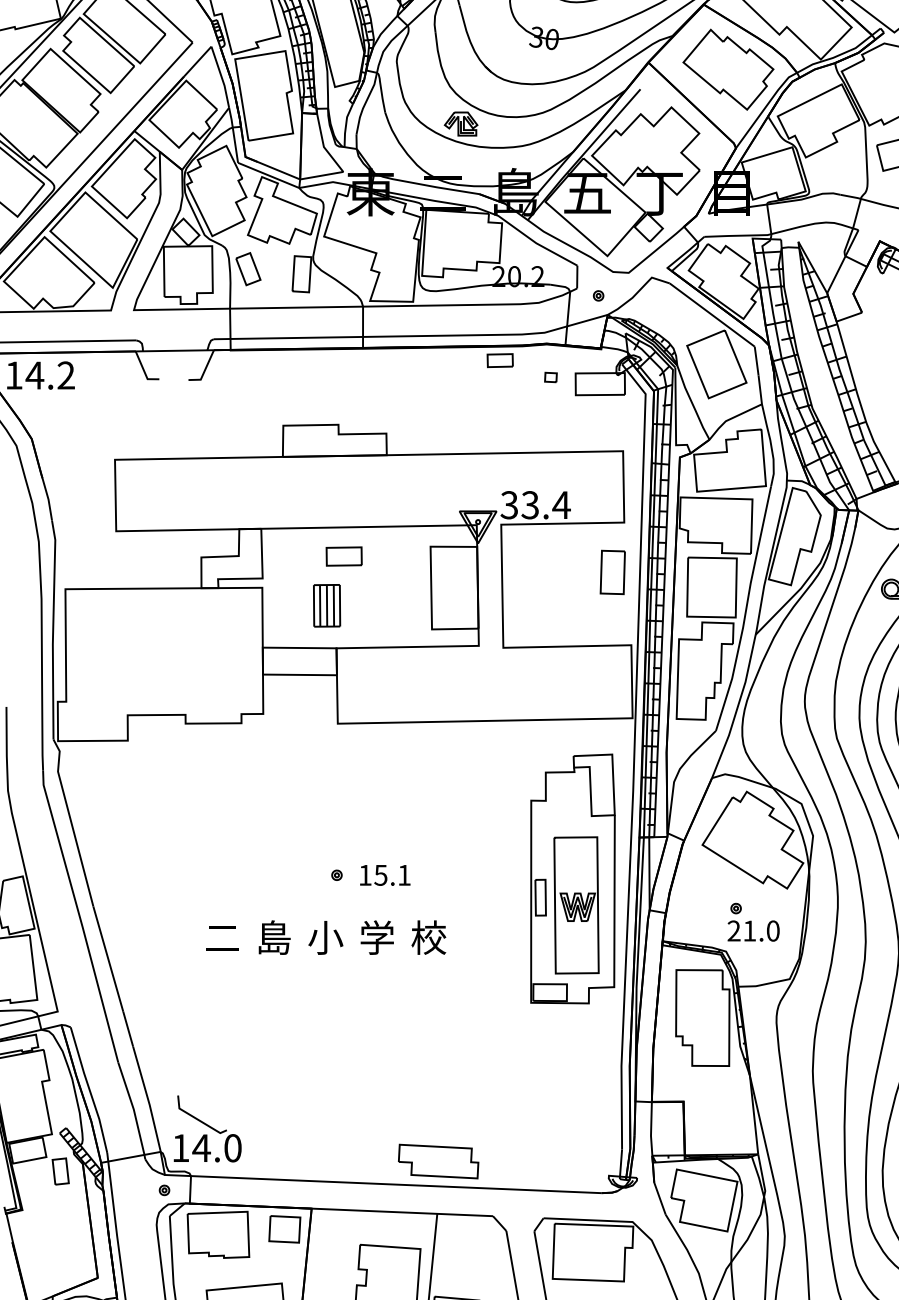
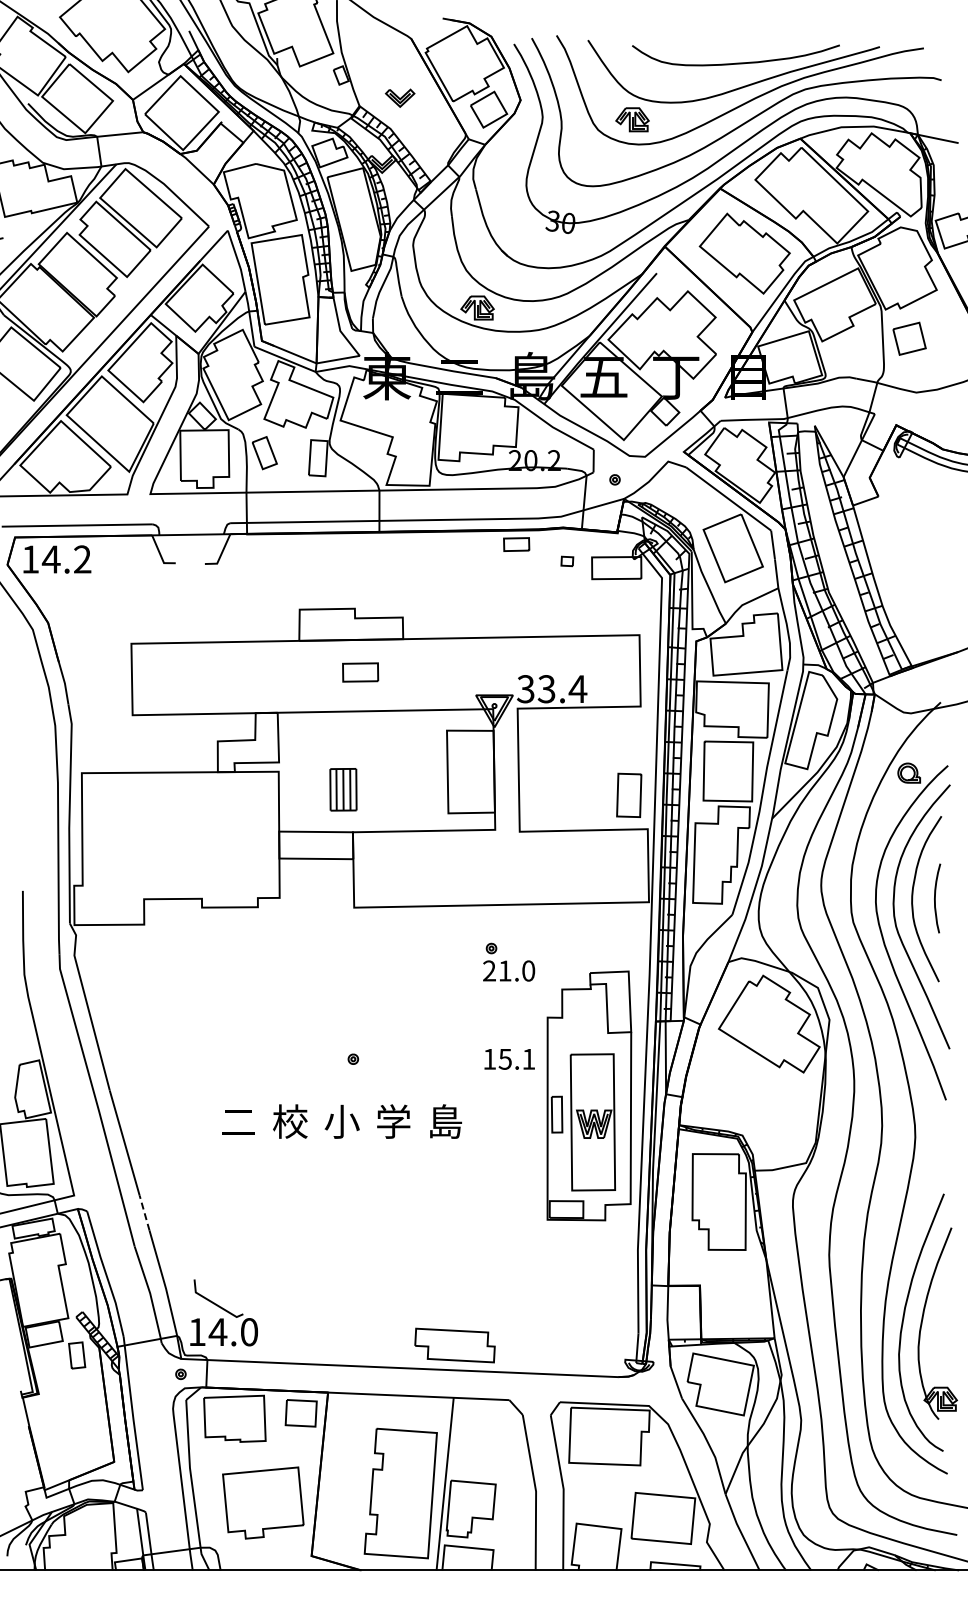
part: (344, 556) -> (360, 672), moved
part: (613, 571) -> (629, 794), moved
text: (385, 875) -> (509, 1059), moved
part: (573, 878) -> (589, 1095), moved
part: (754, 921) -> (509, 961), moved
text: (274, 937) -> (290, 1121), 島 -> 校
text: (428, 937) -> (444, 1121), 校 -> 島
line: (128, 1028) -> (144, 1212), solid -> dashed

